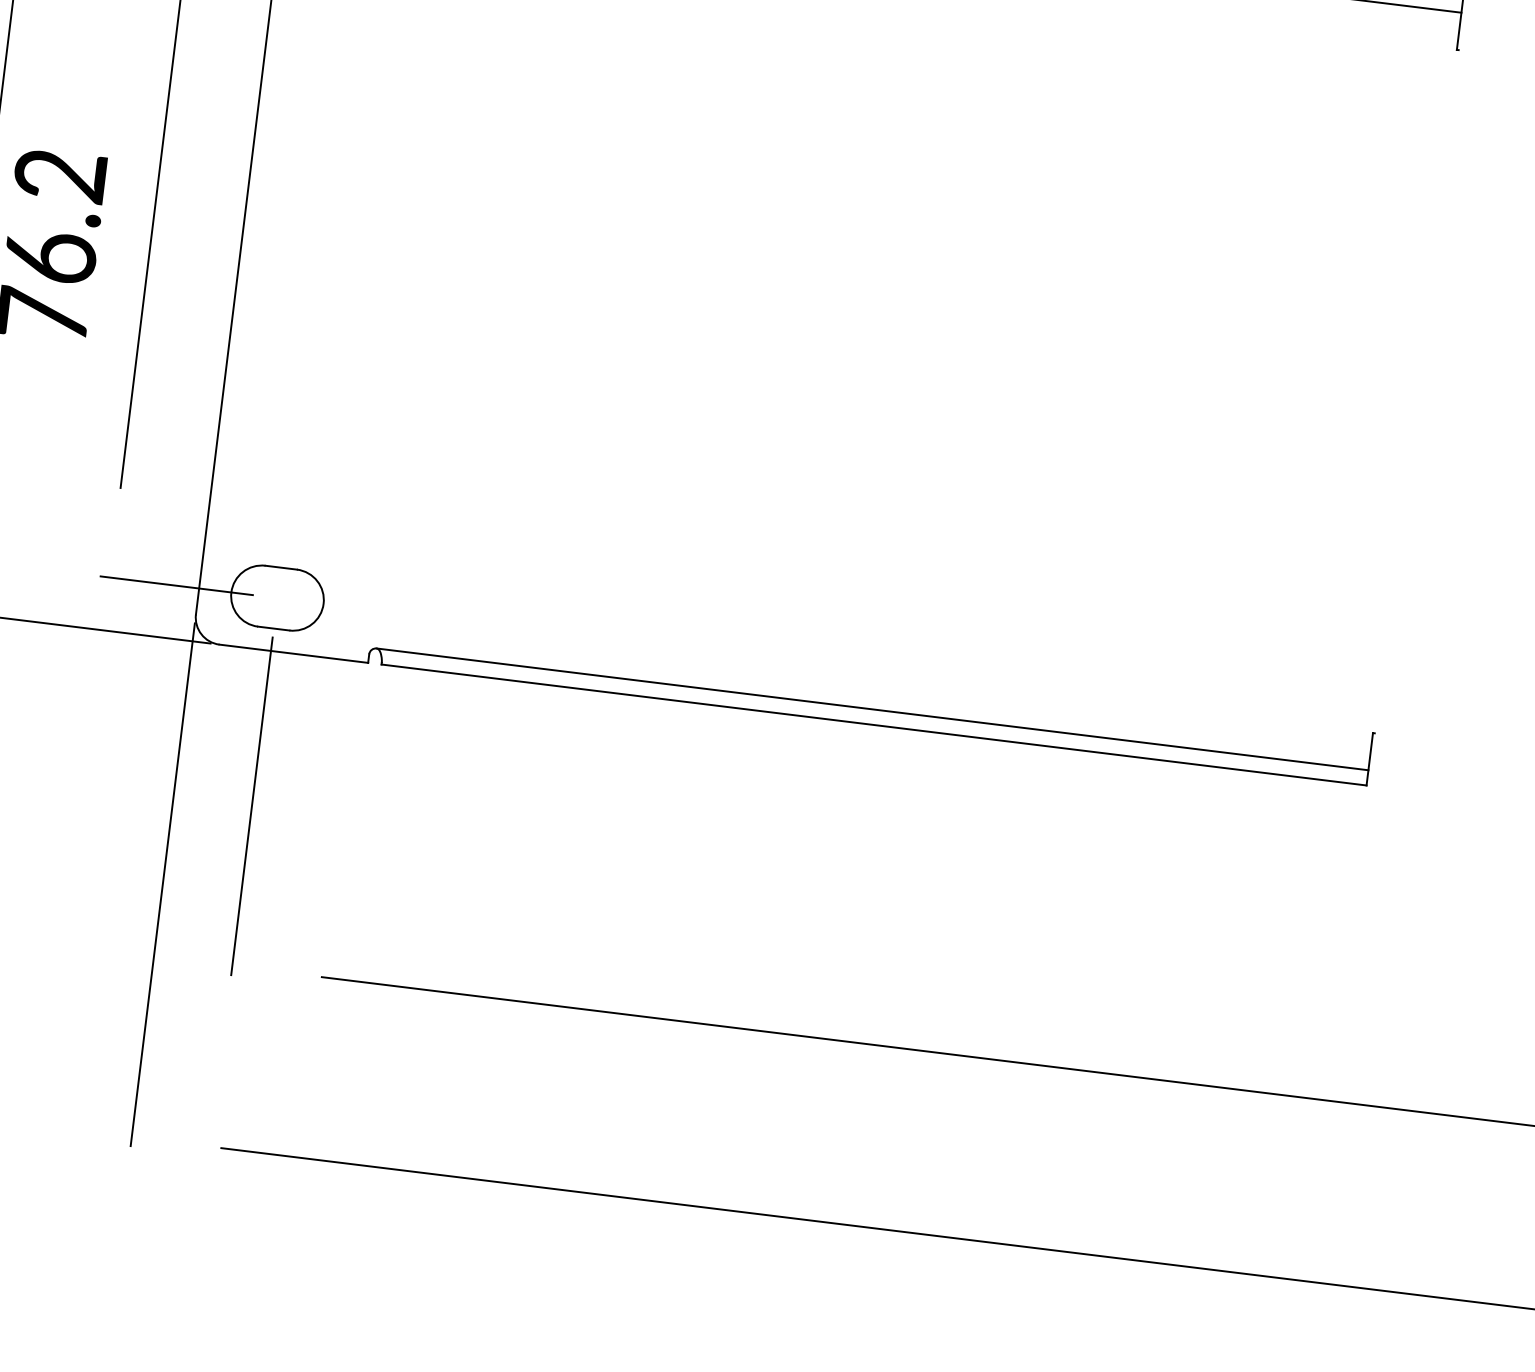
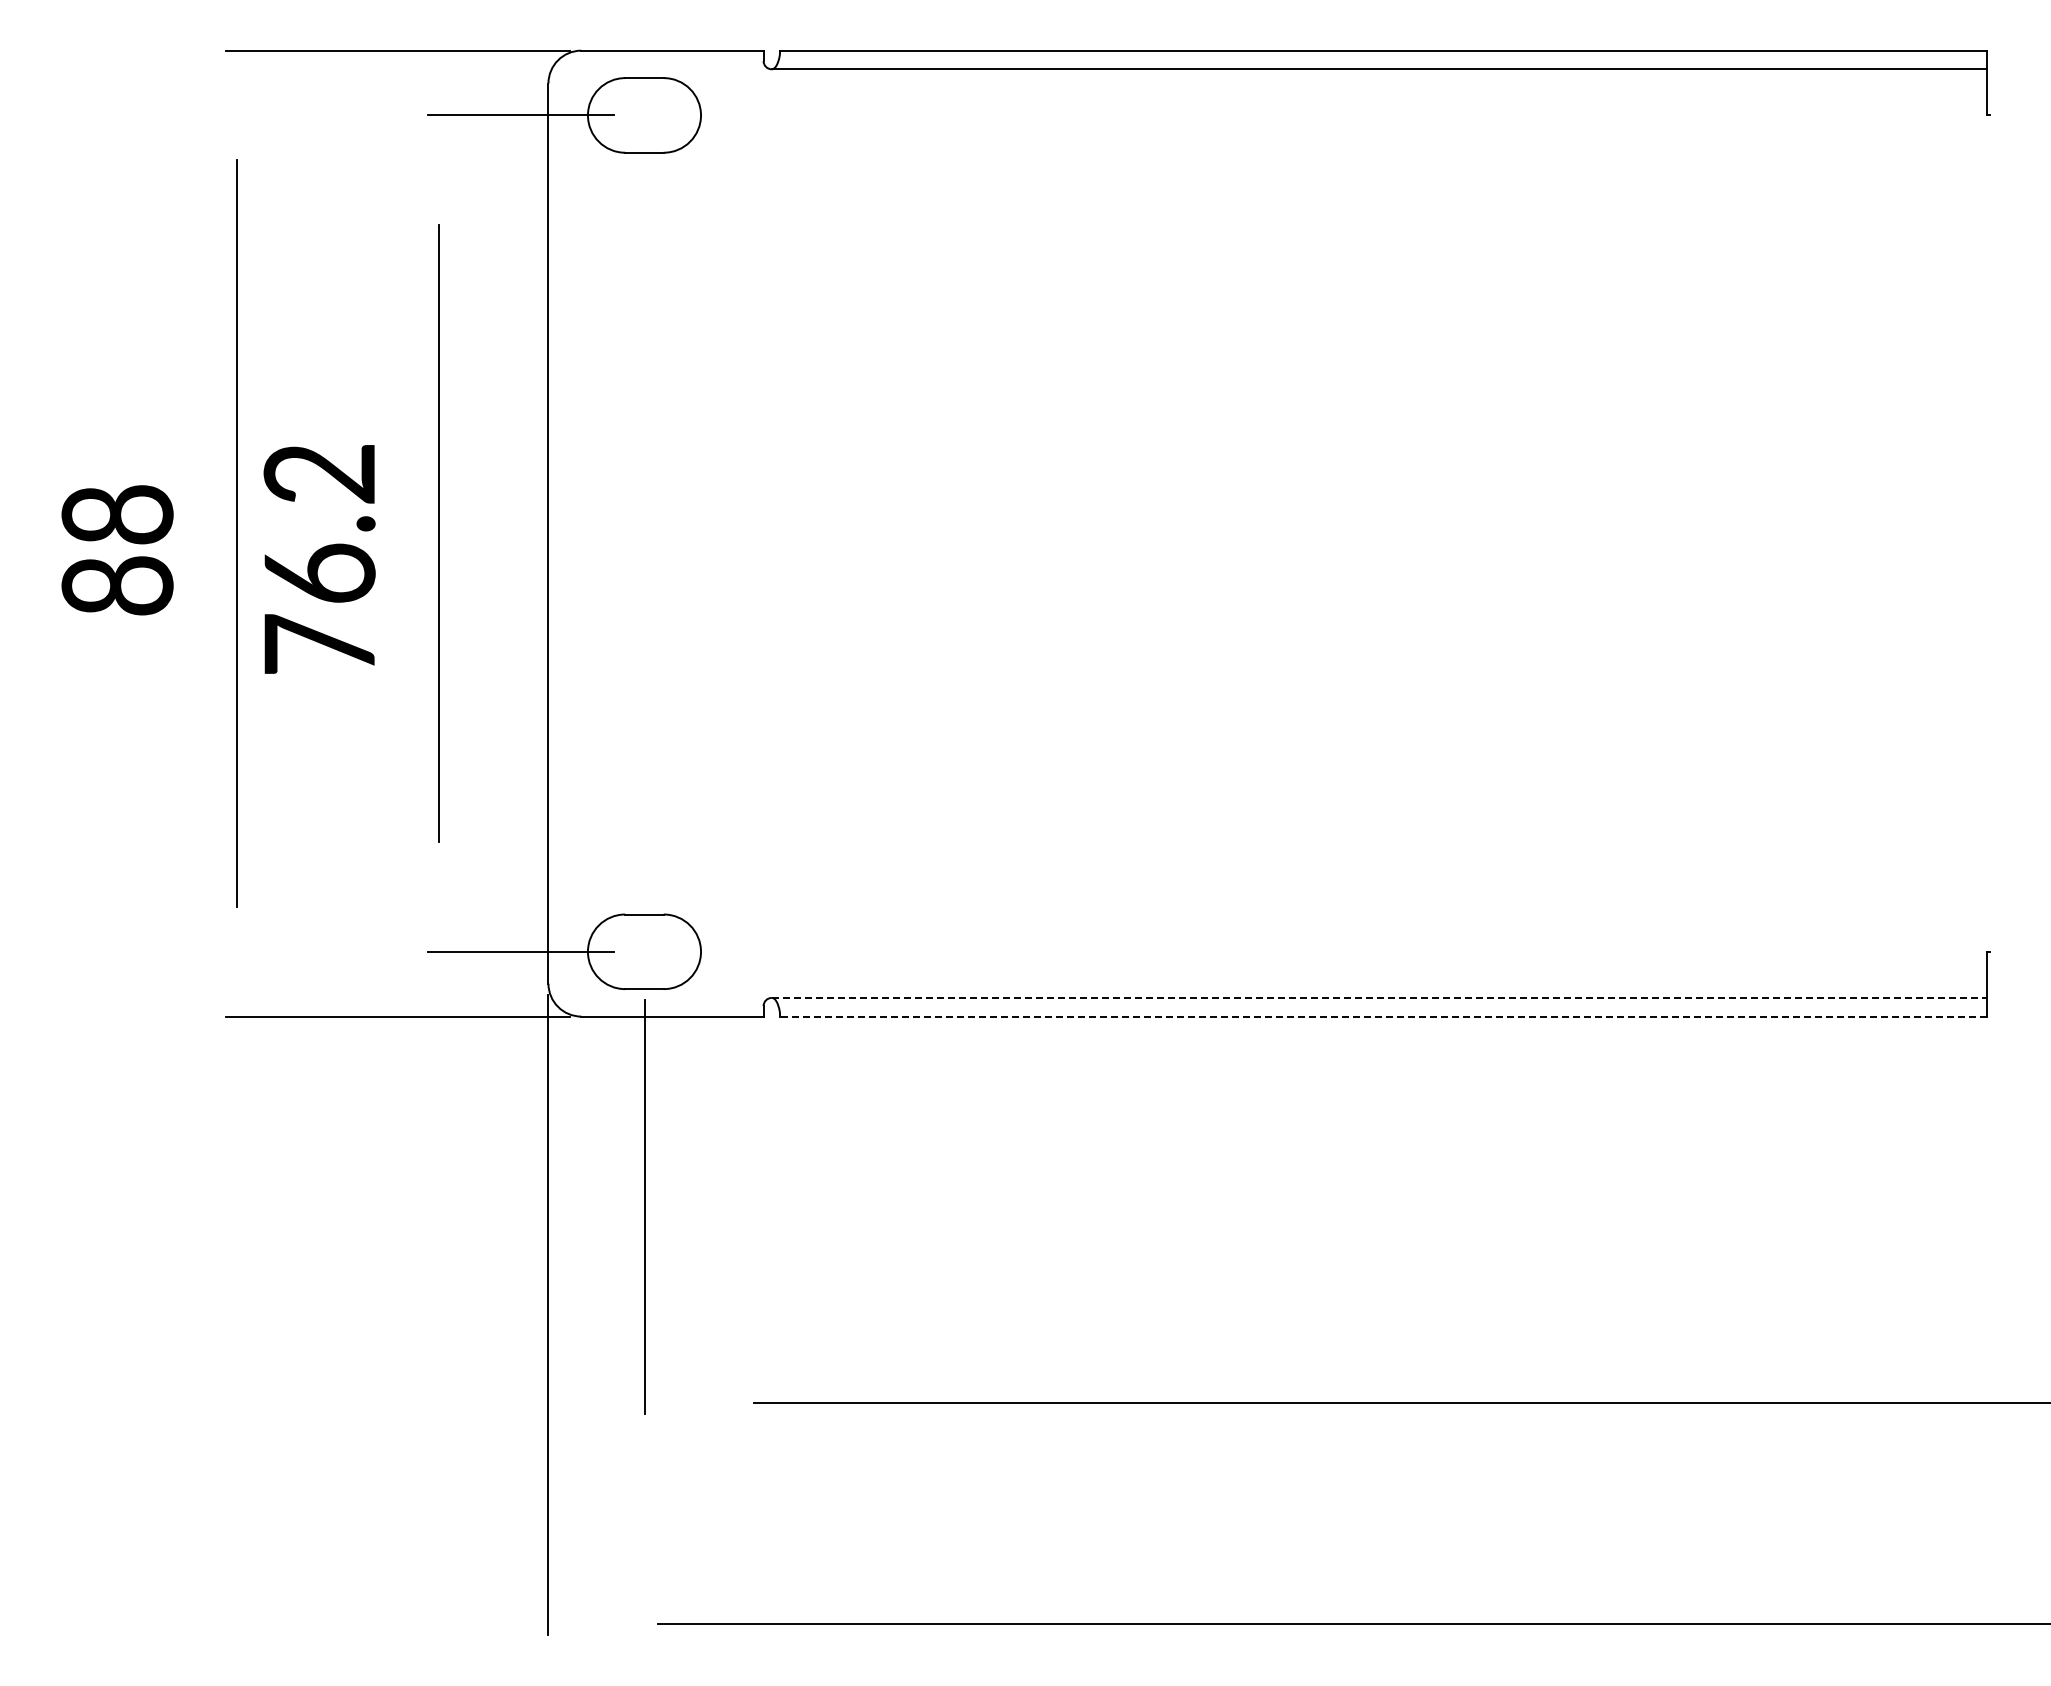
line: (872, 709) -> (1379, 997), solid -> dashed
line: (873, 724) -> (1383, 1016), solid -> dashed

